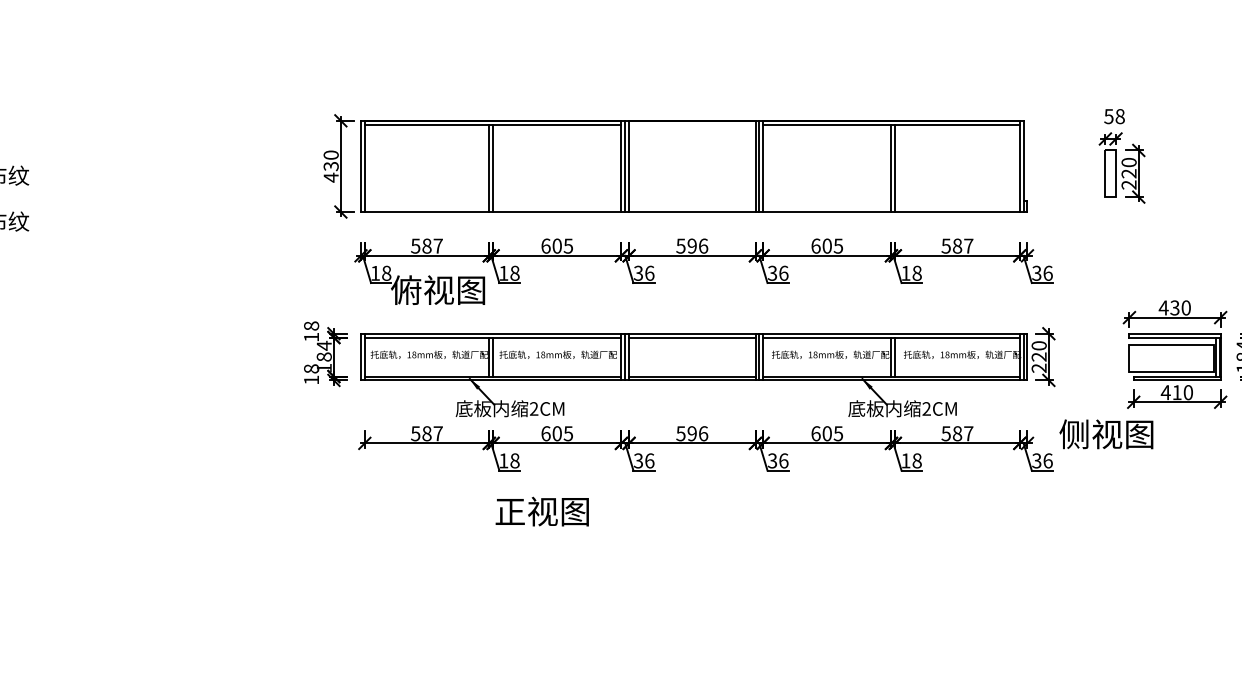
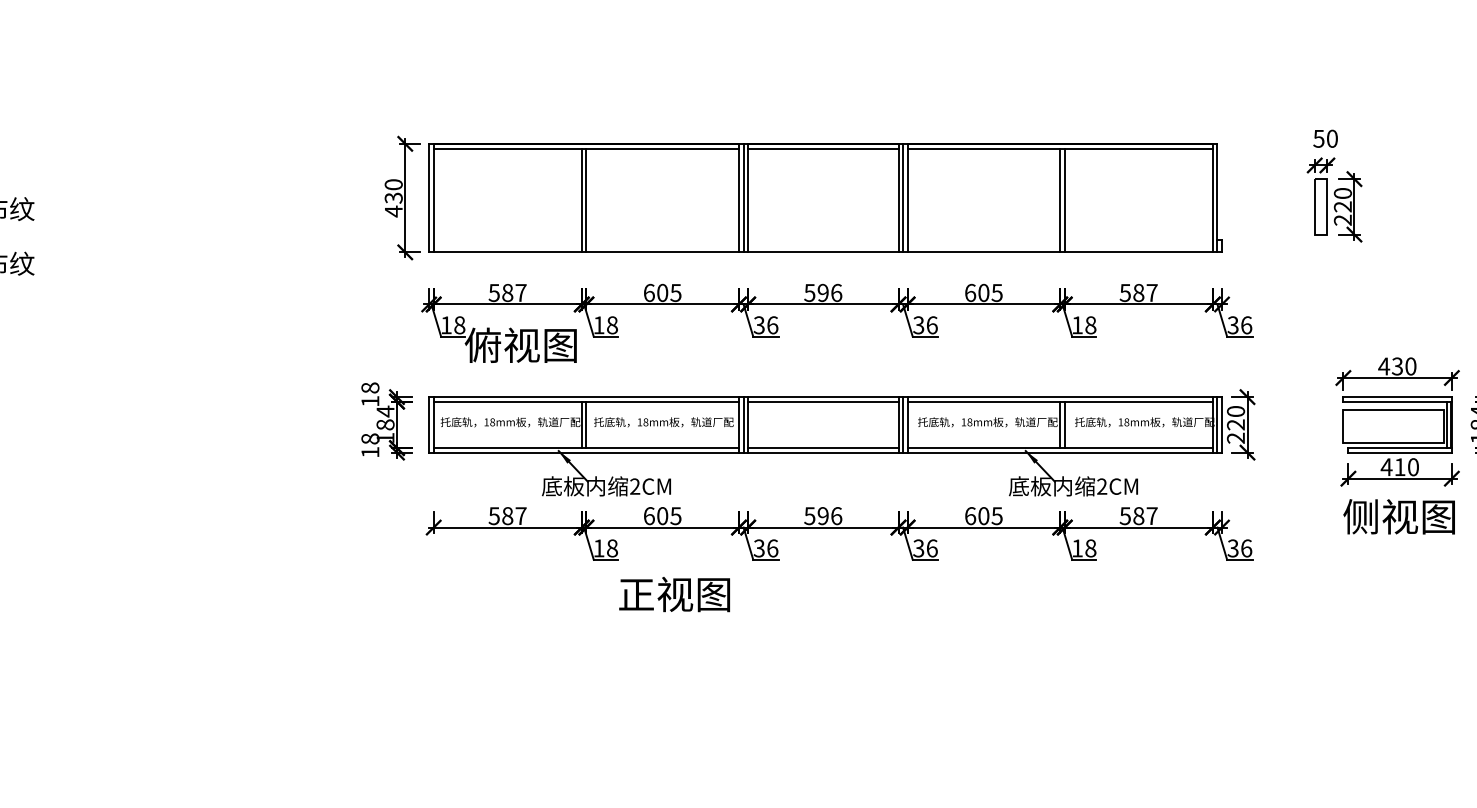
text: (1119, 116) -> (1331, 138), 58 -> 50
line: (692, 125) -> (823, 149), added
text: (1106, 434) -> (1399, 517), moved
text: (541, 511) -> (673, 594), moved

